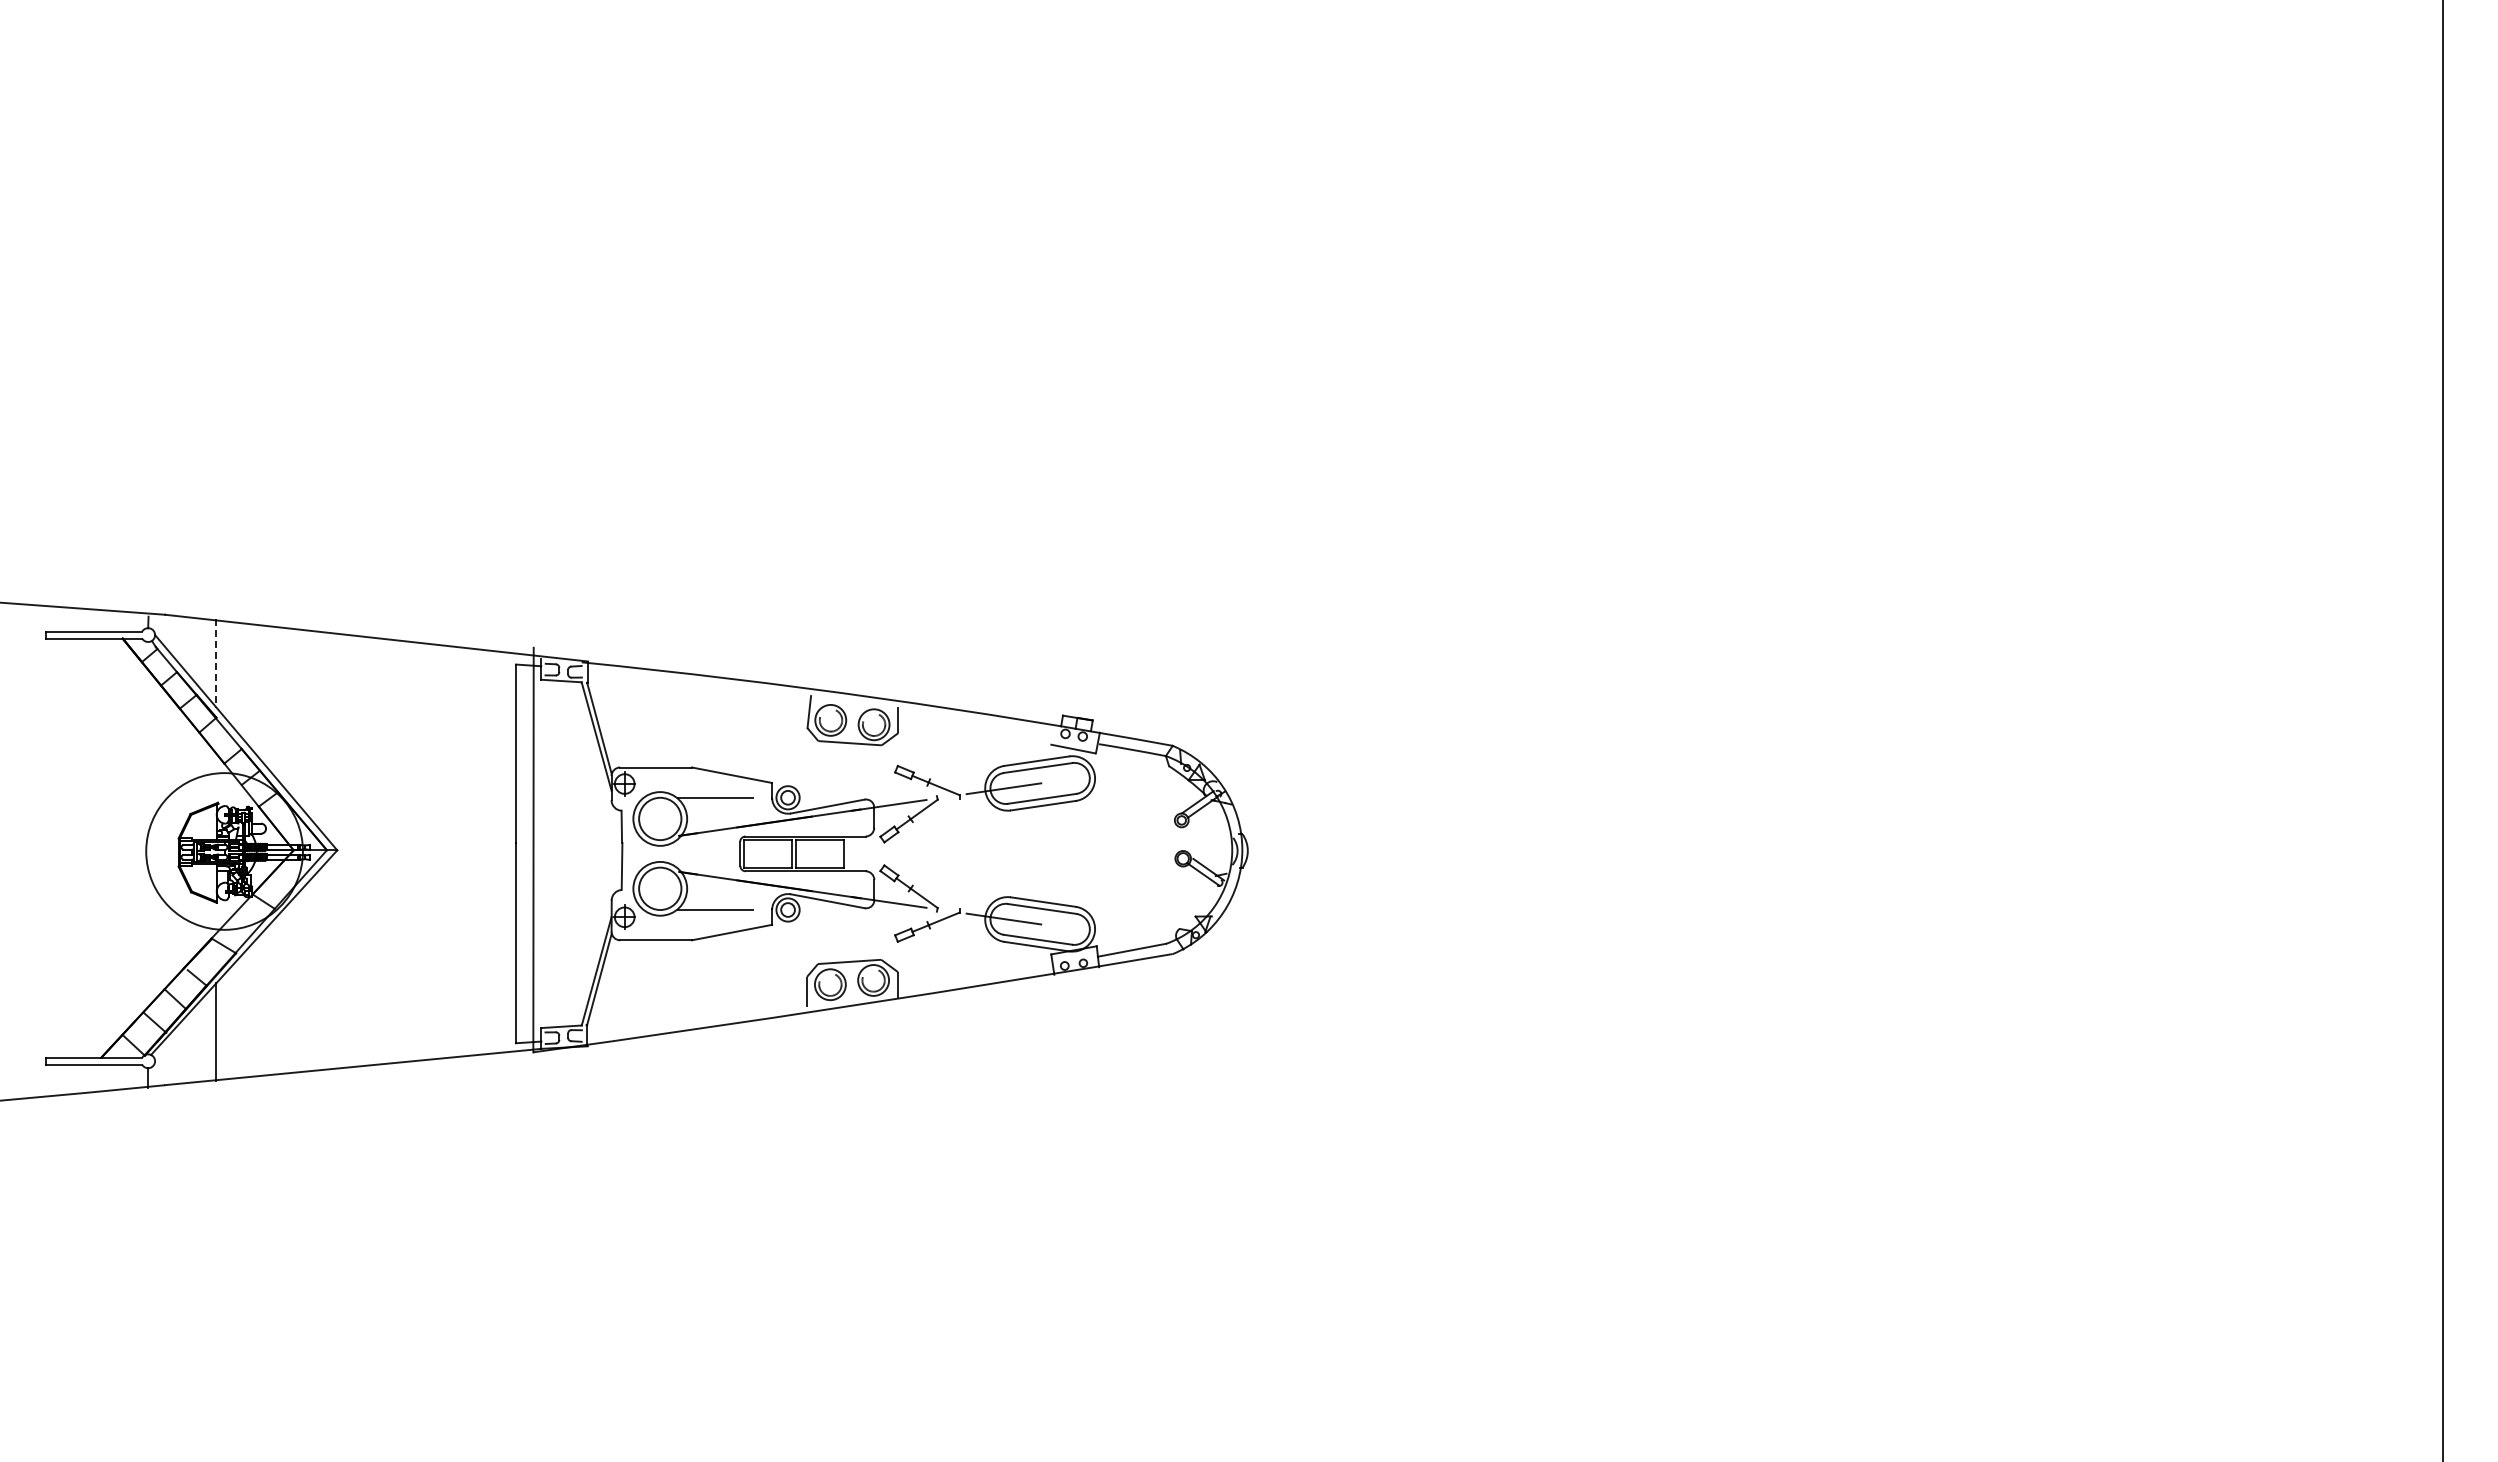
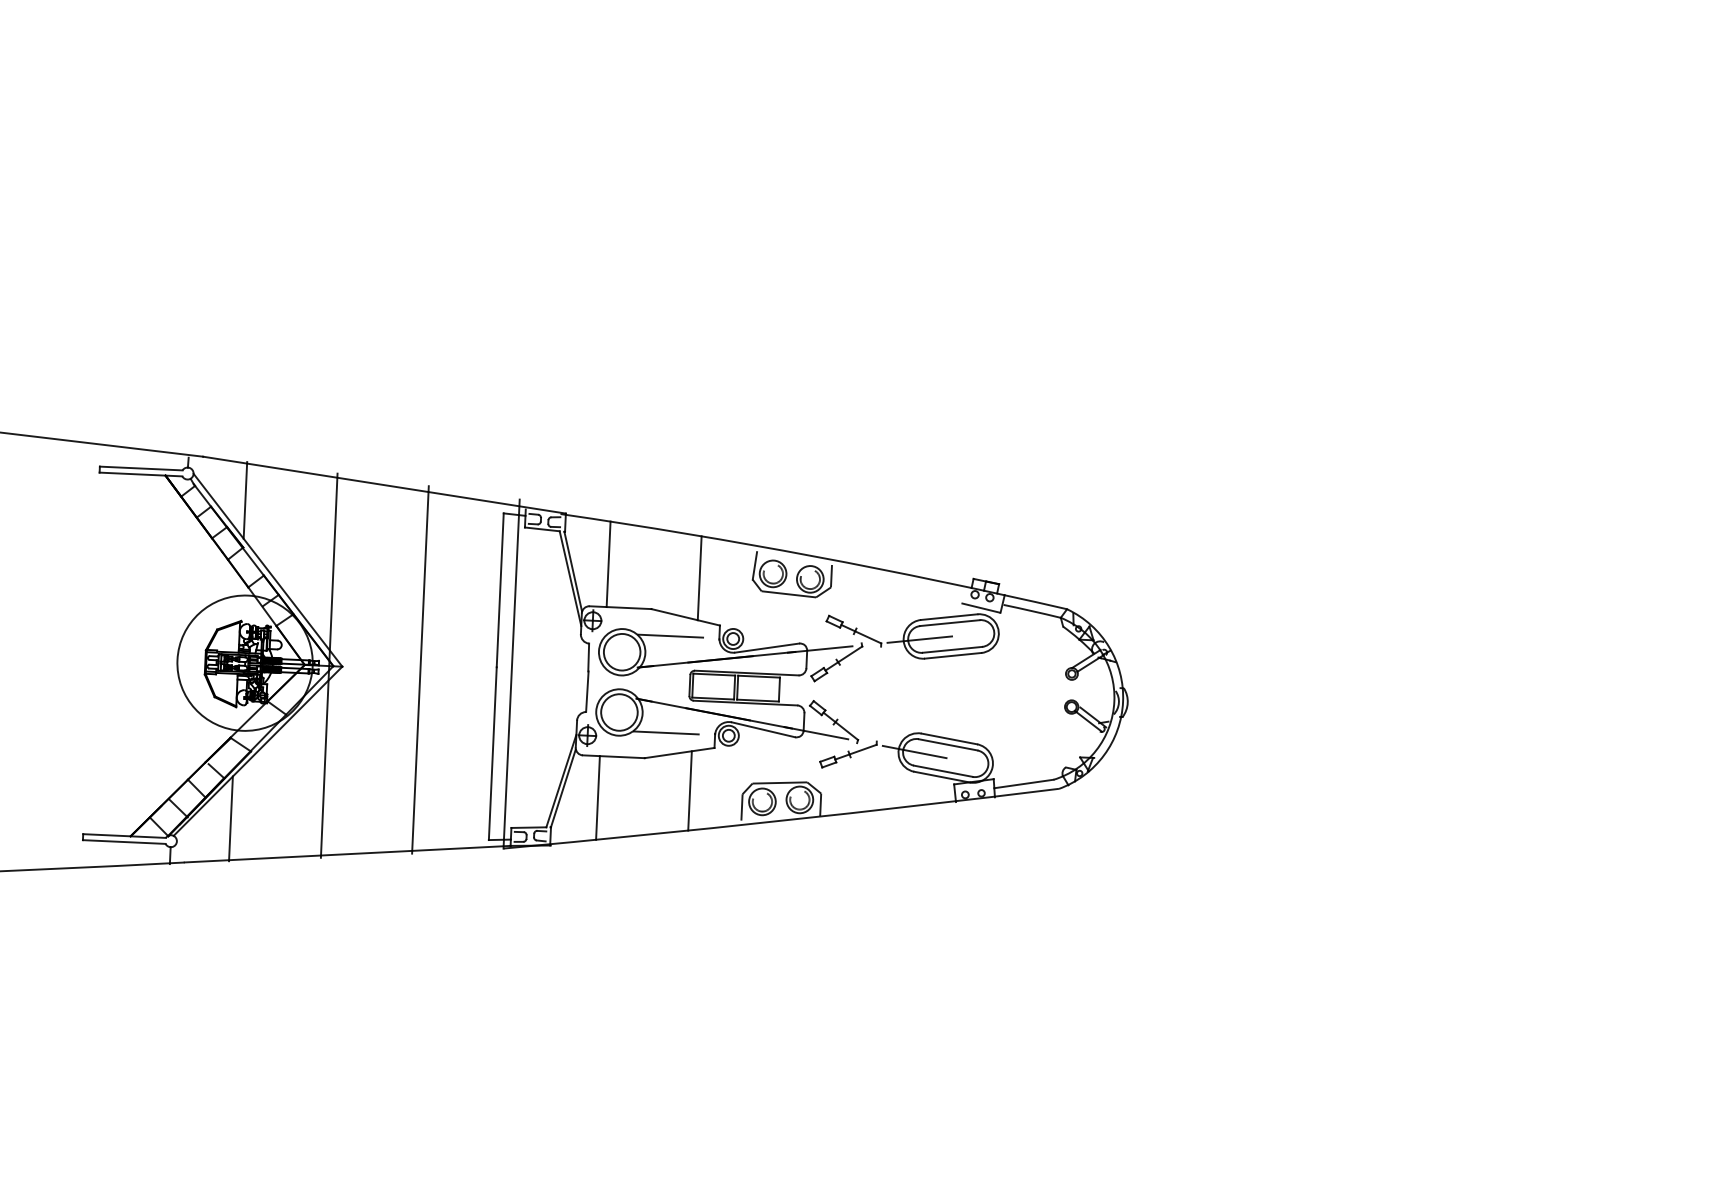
line: (216, 663) -> (245, 500), dashed -> solid
line: (639, 717) -> (608, 563), added
line: (746, 728) -> (700, 577), added
line: (321, 849) -> (328, 665), added
line: (427, 849) -> (420, 669), added
line: (746, 975) -> (690, 790), added
line: (639, 988) -> (597, 797), added

